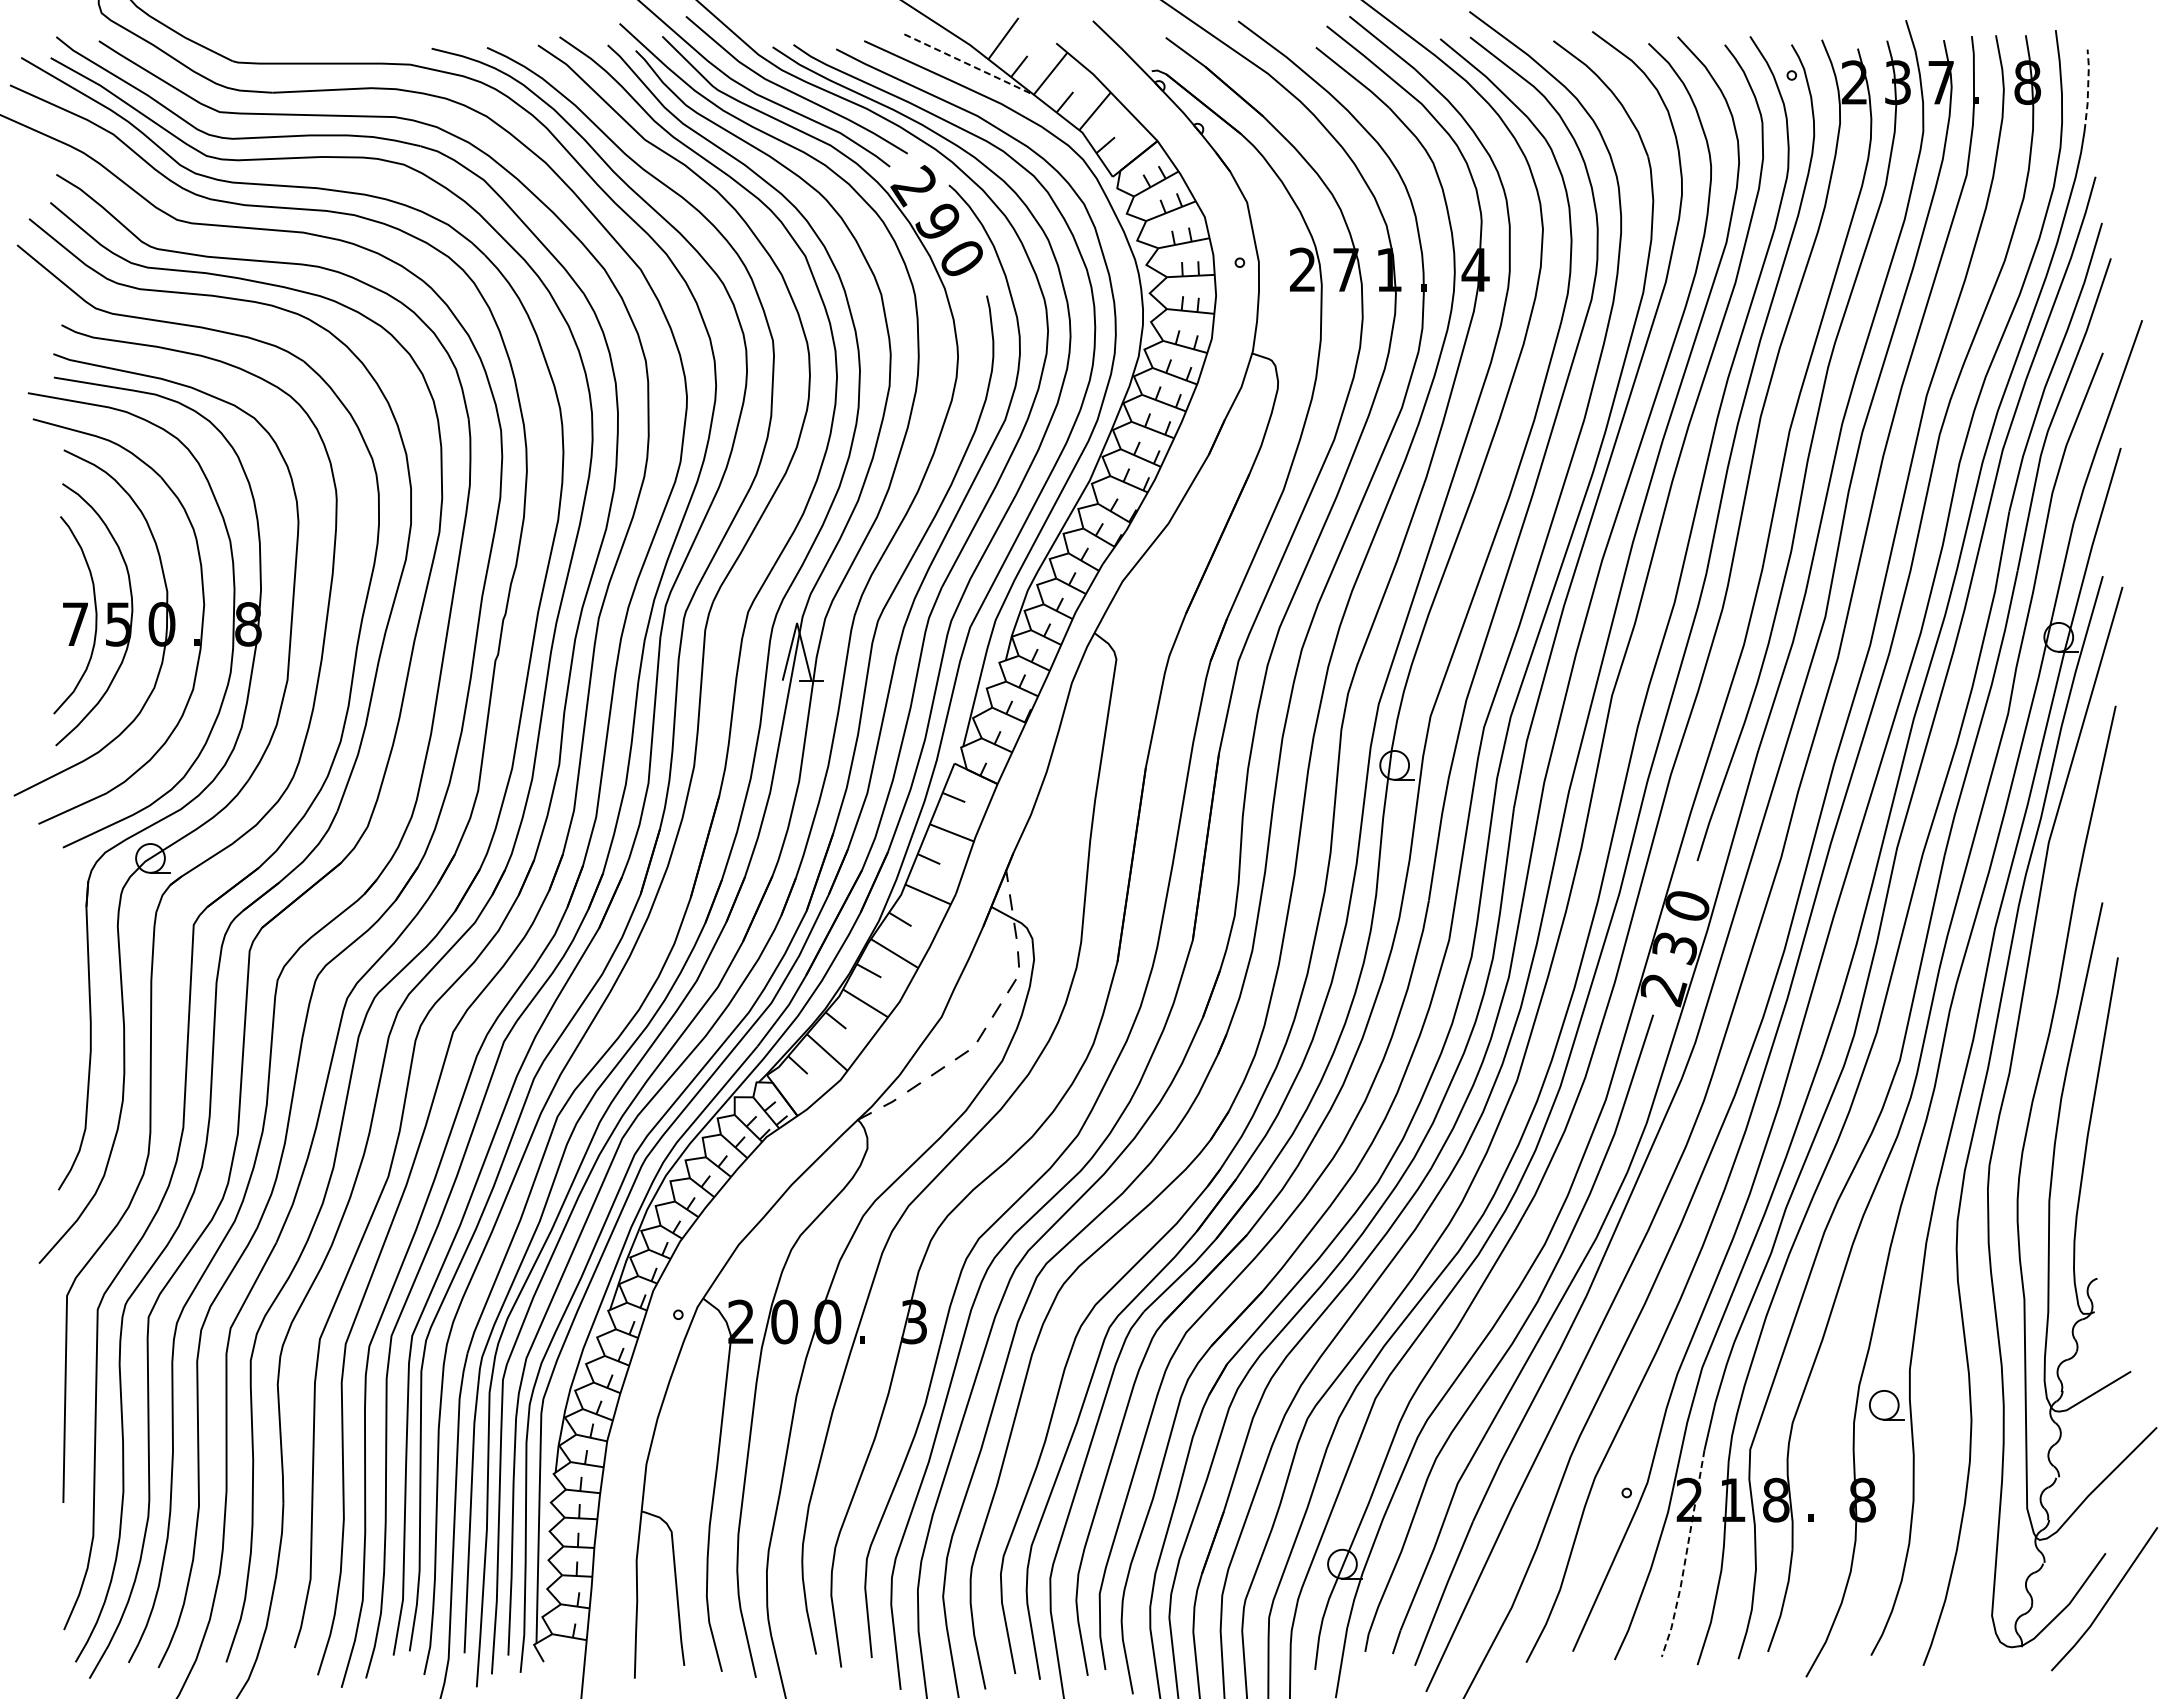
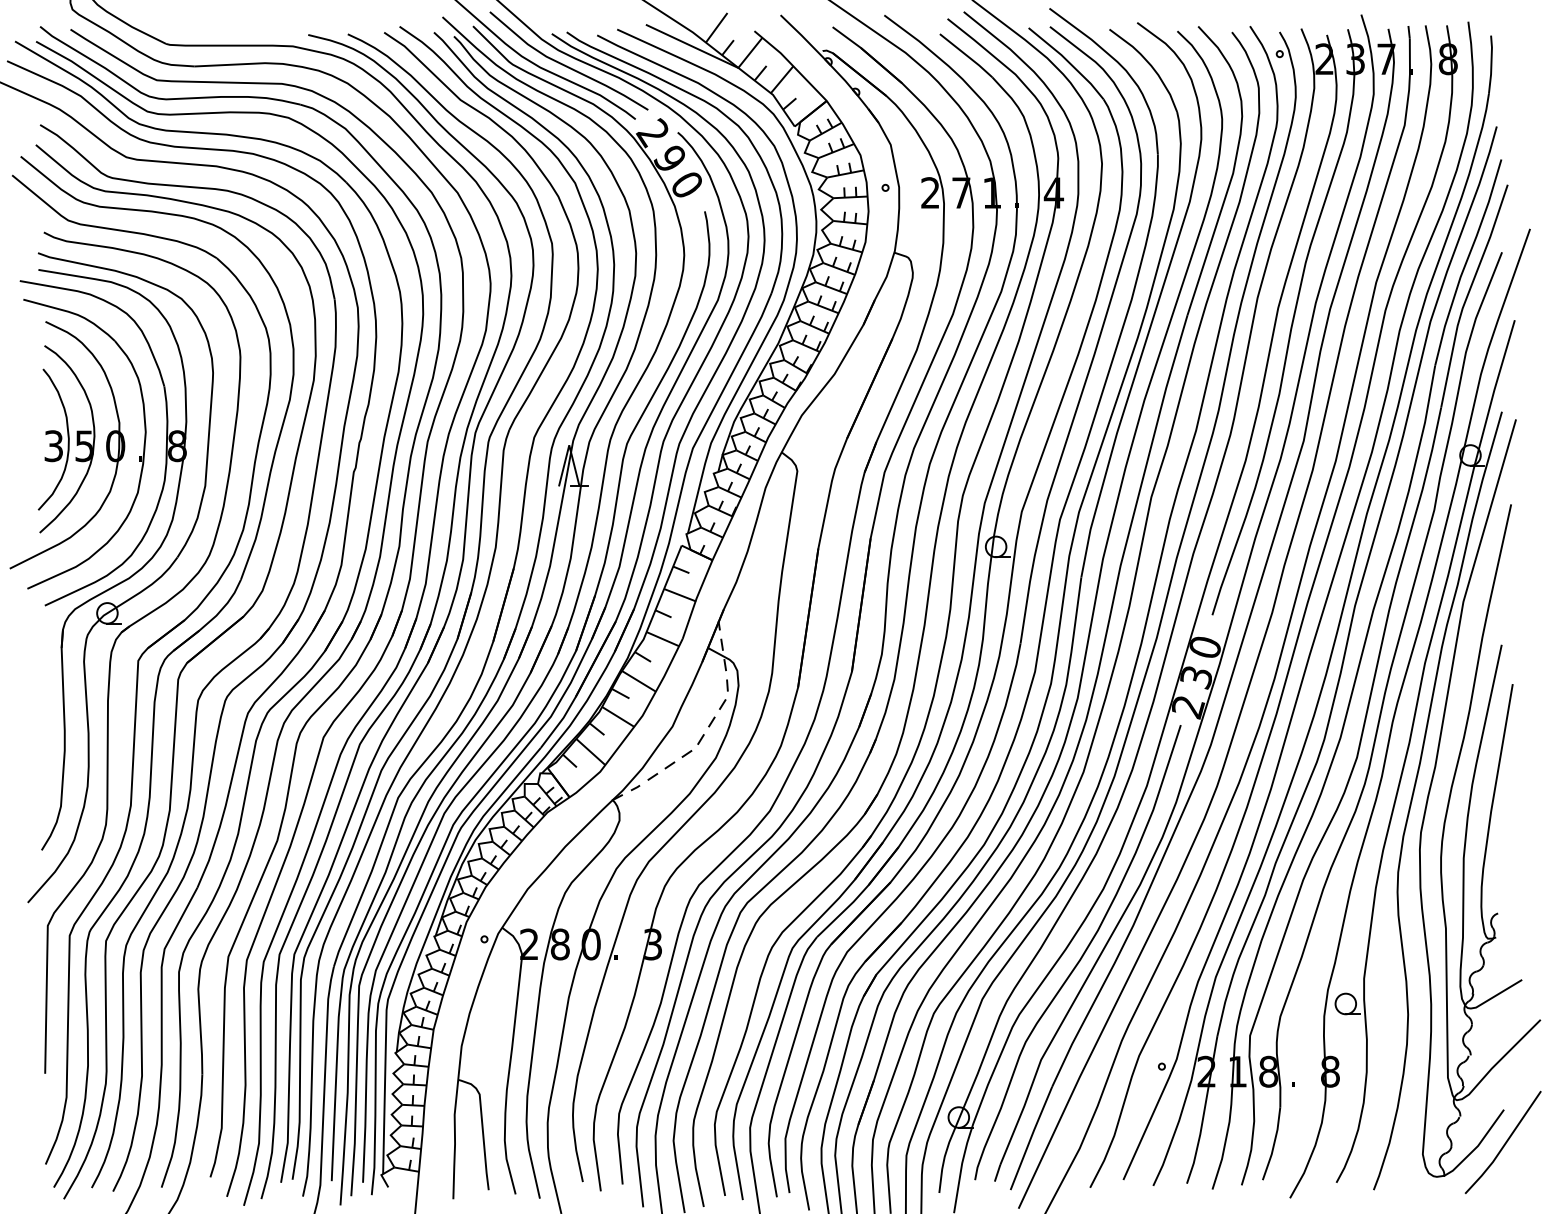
line: (969, 64) -> (692, 46), dashed -> solid
line: (2088, 90) -> (1491, 64), dashed -> solid
text: (75, 624) -> (53, 446), 7 -> 3
text: (784, 1321) -> (560, 944), 0 -> 8
line: (1685, 1556) -> (1203, 1112), dashed -> solid

